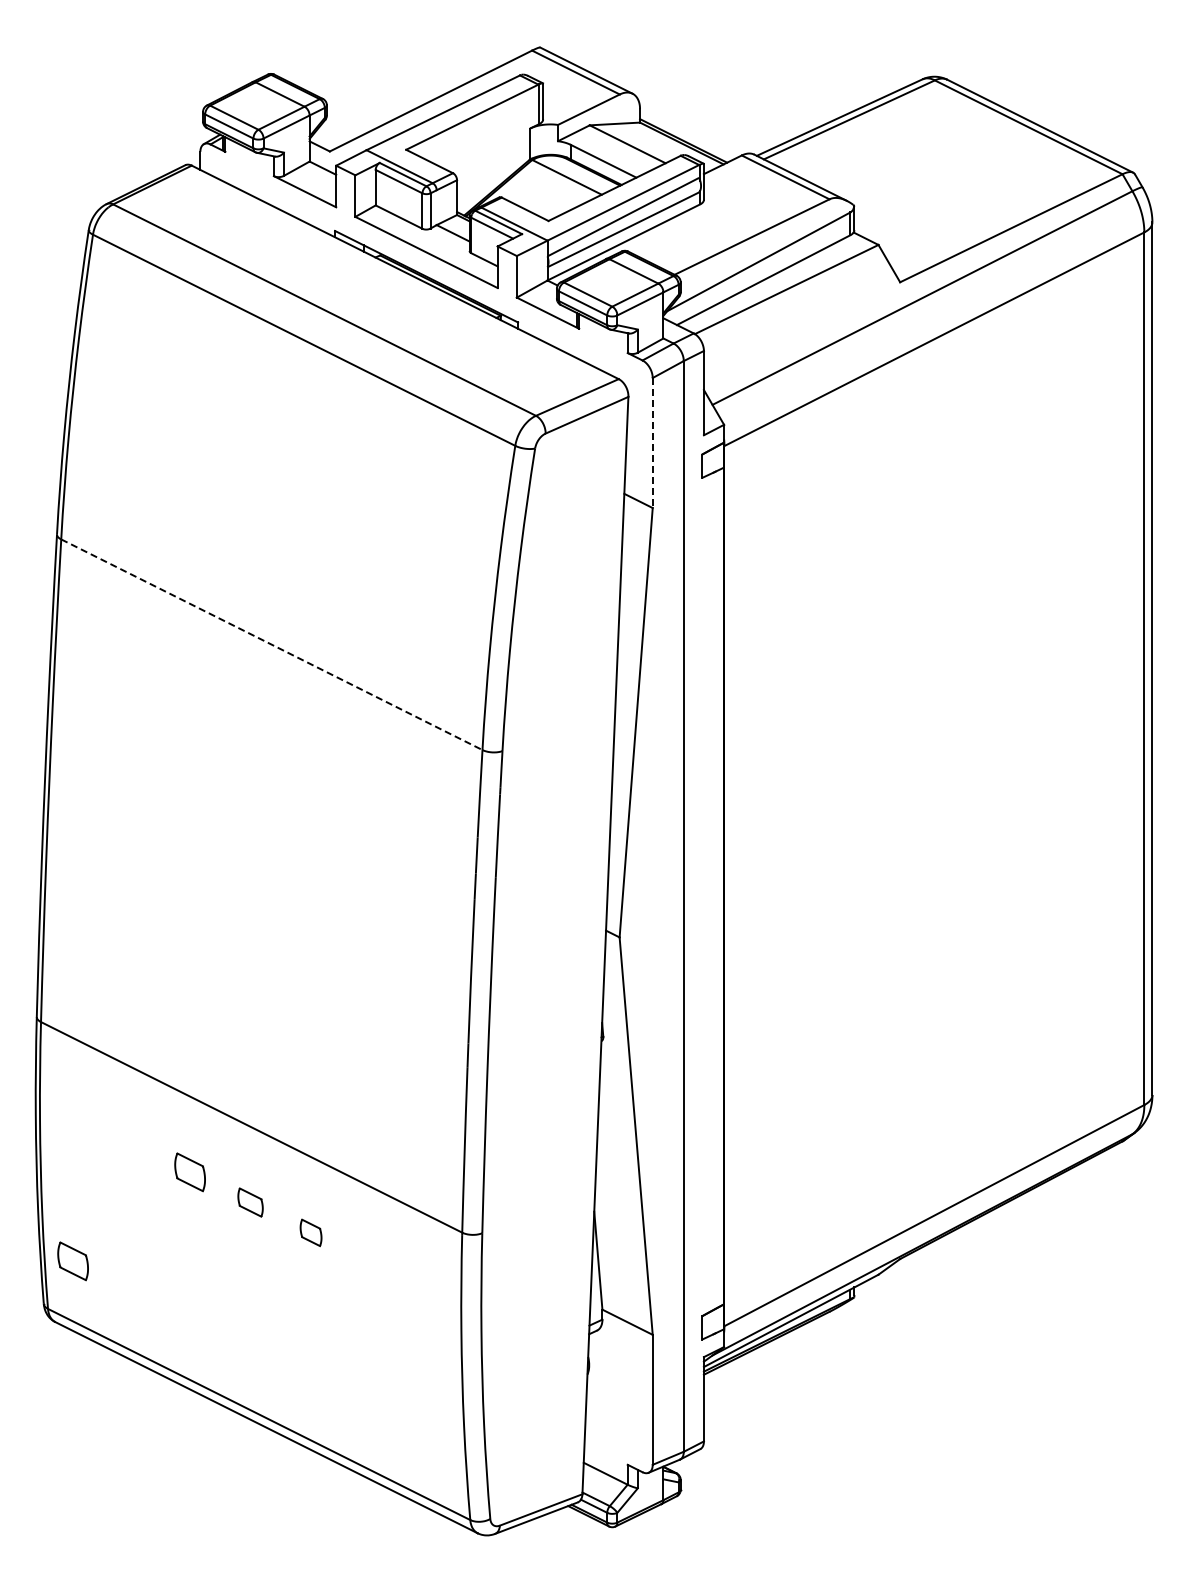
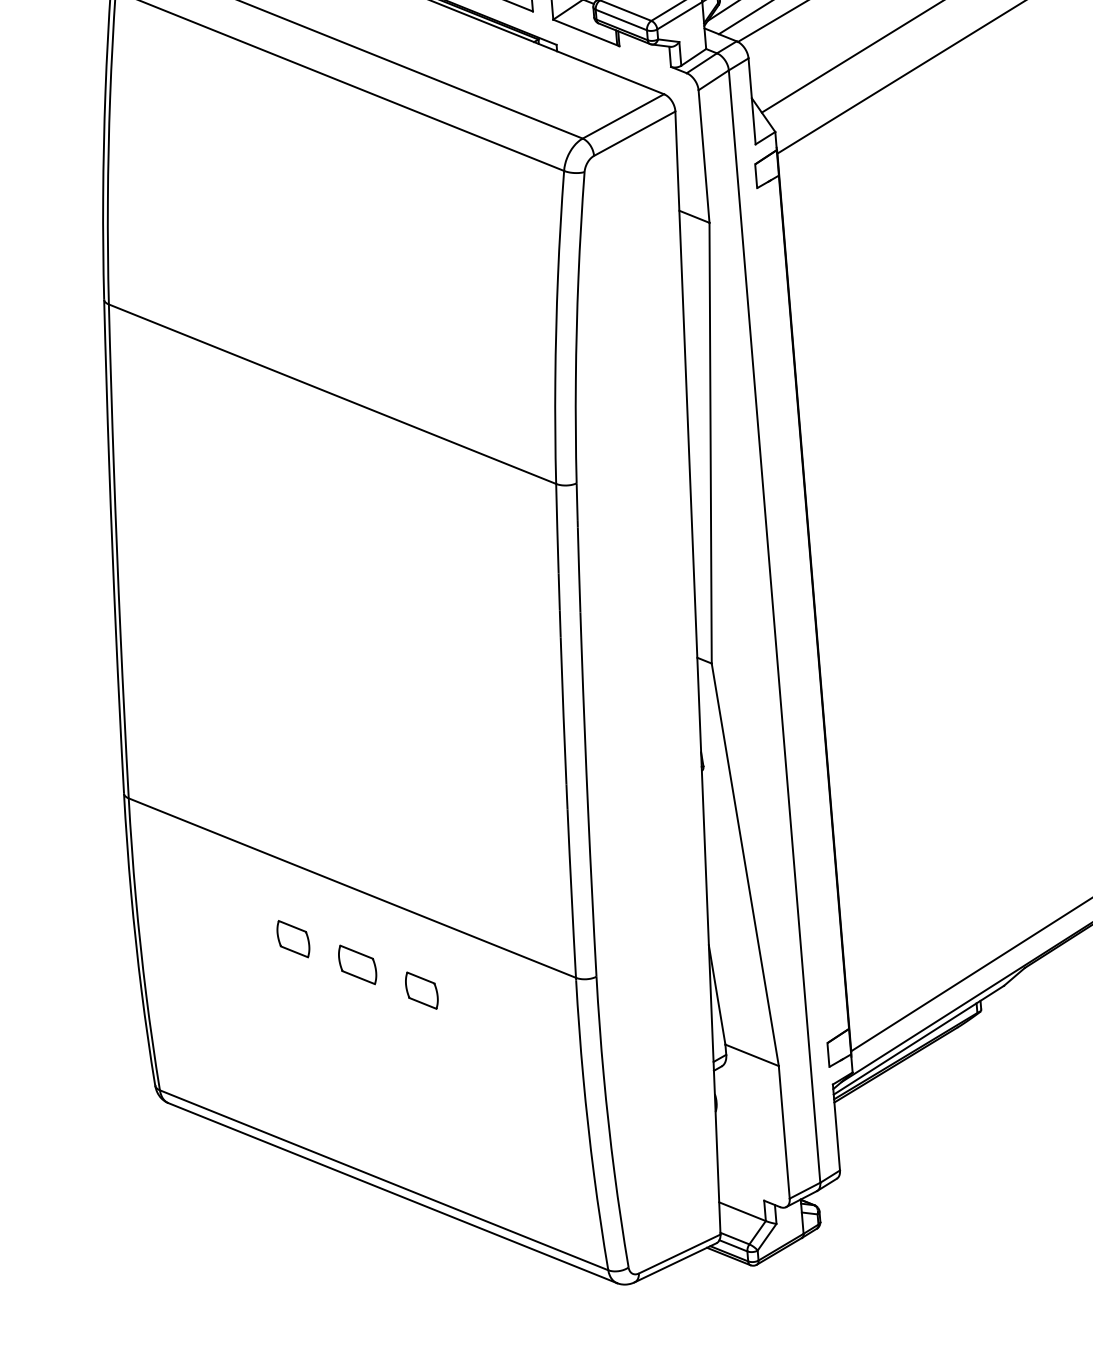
line: (652, 443) -> (703, 157), dashed -> solid
line: (272, 644) -> (333, 393), dashed -> solid
part: (250, 1202) -> (357, 964), size x1.43
part: (310, 1232) -> (421, 990), size x1.43
part: (72, 1261) -> (180, 1039), removed

